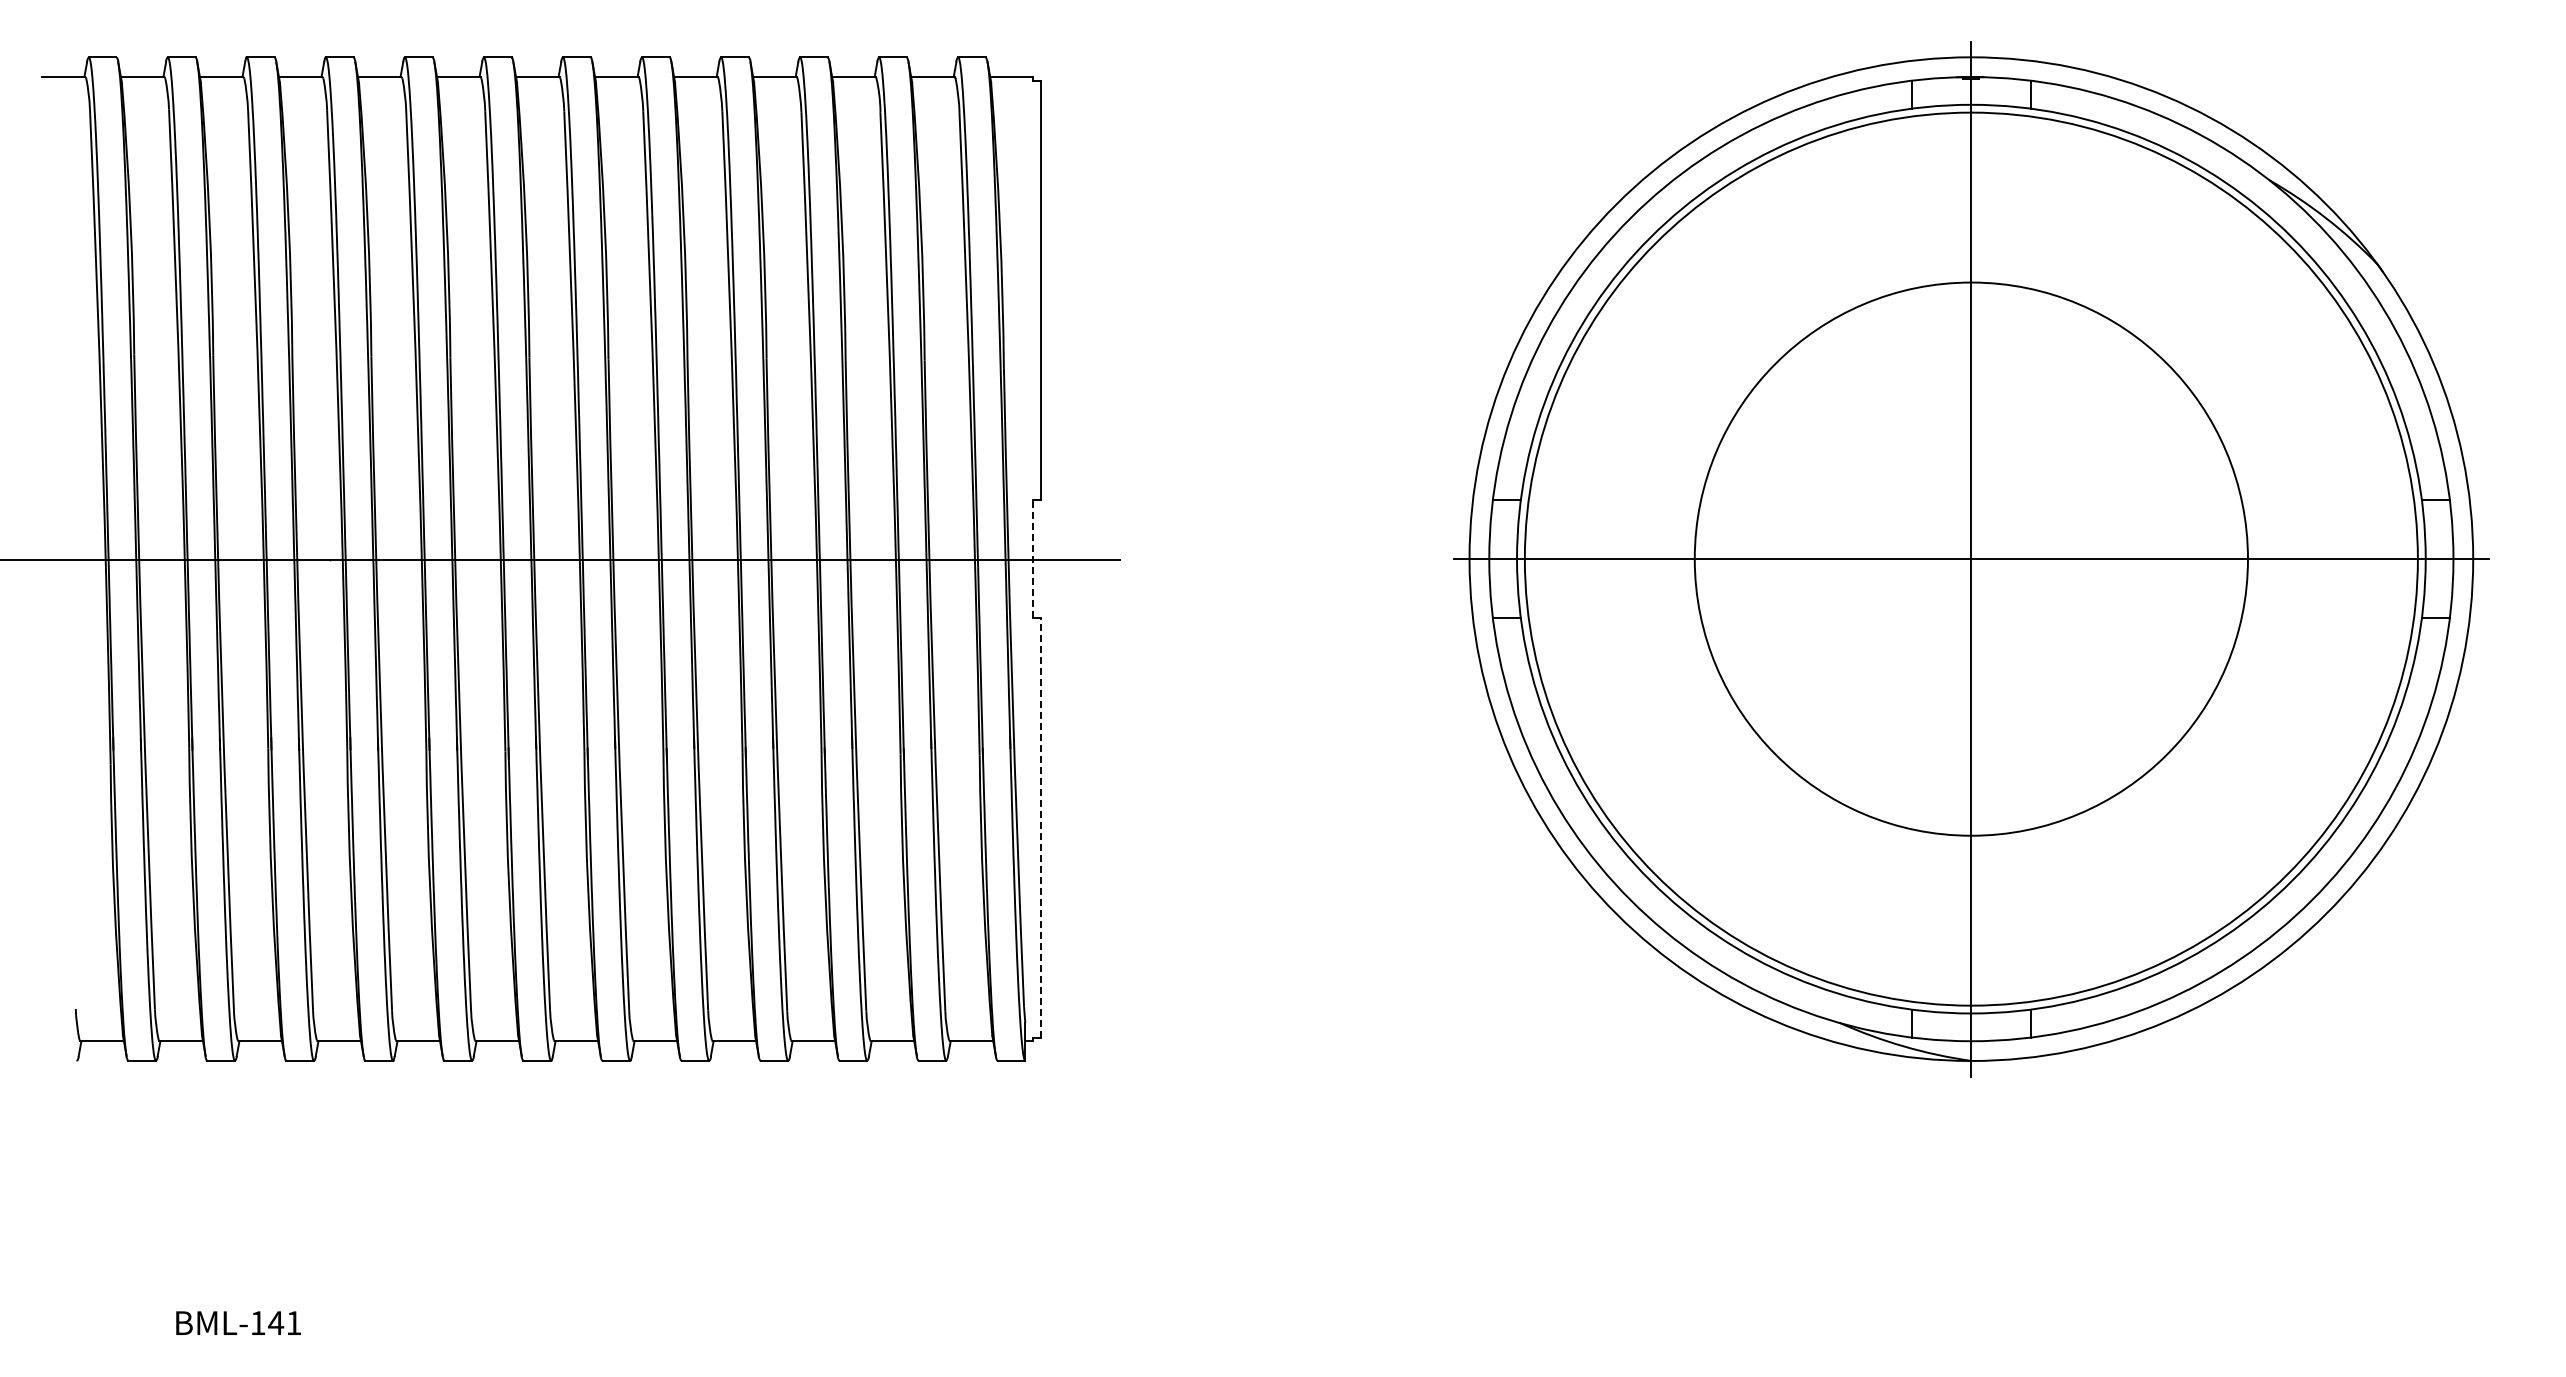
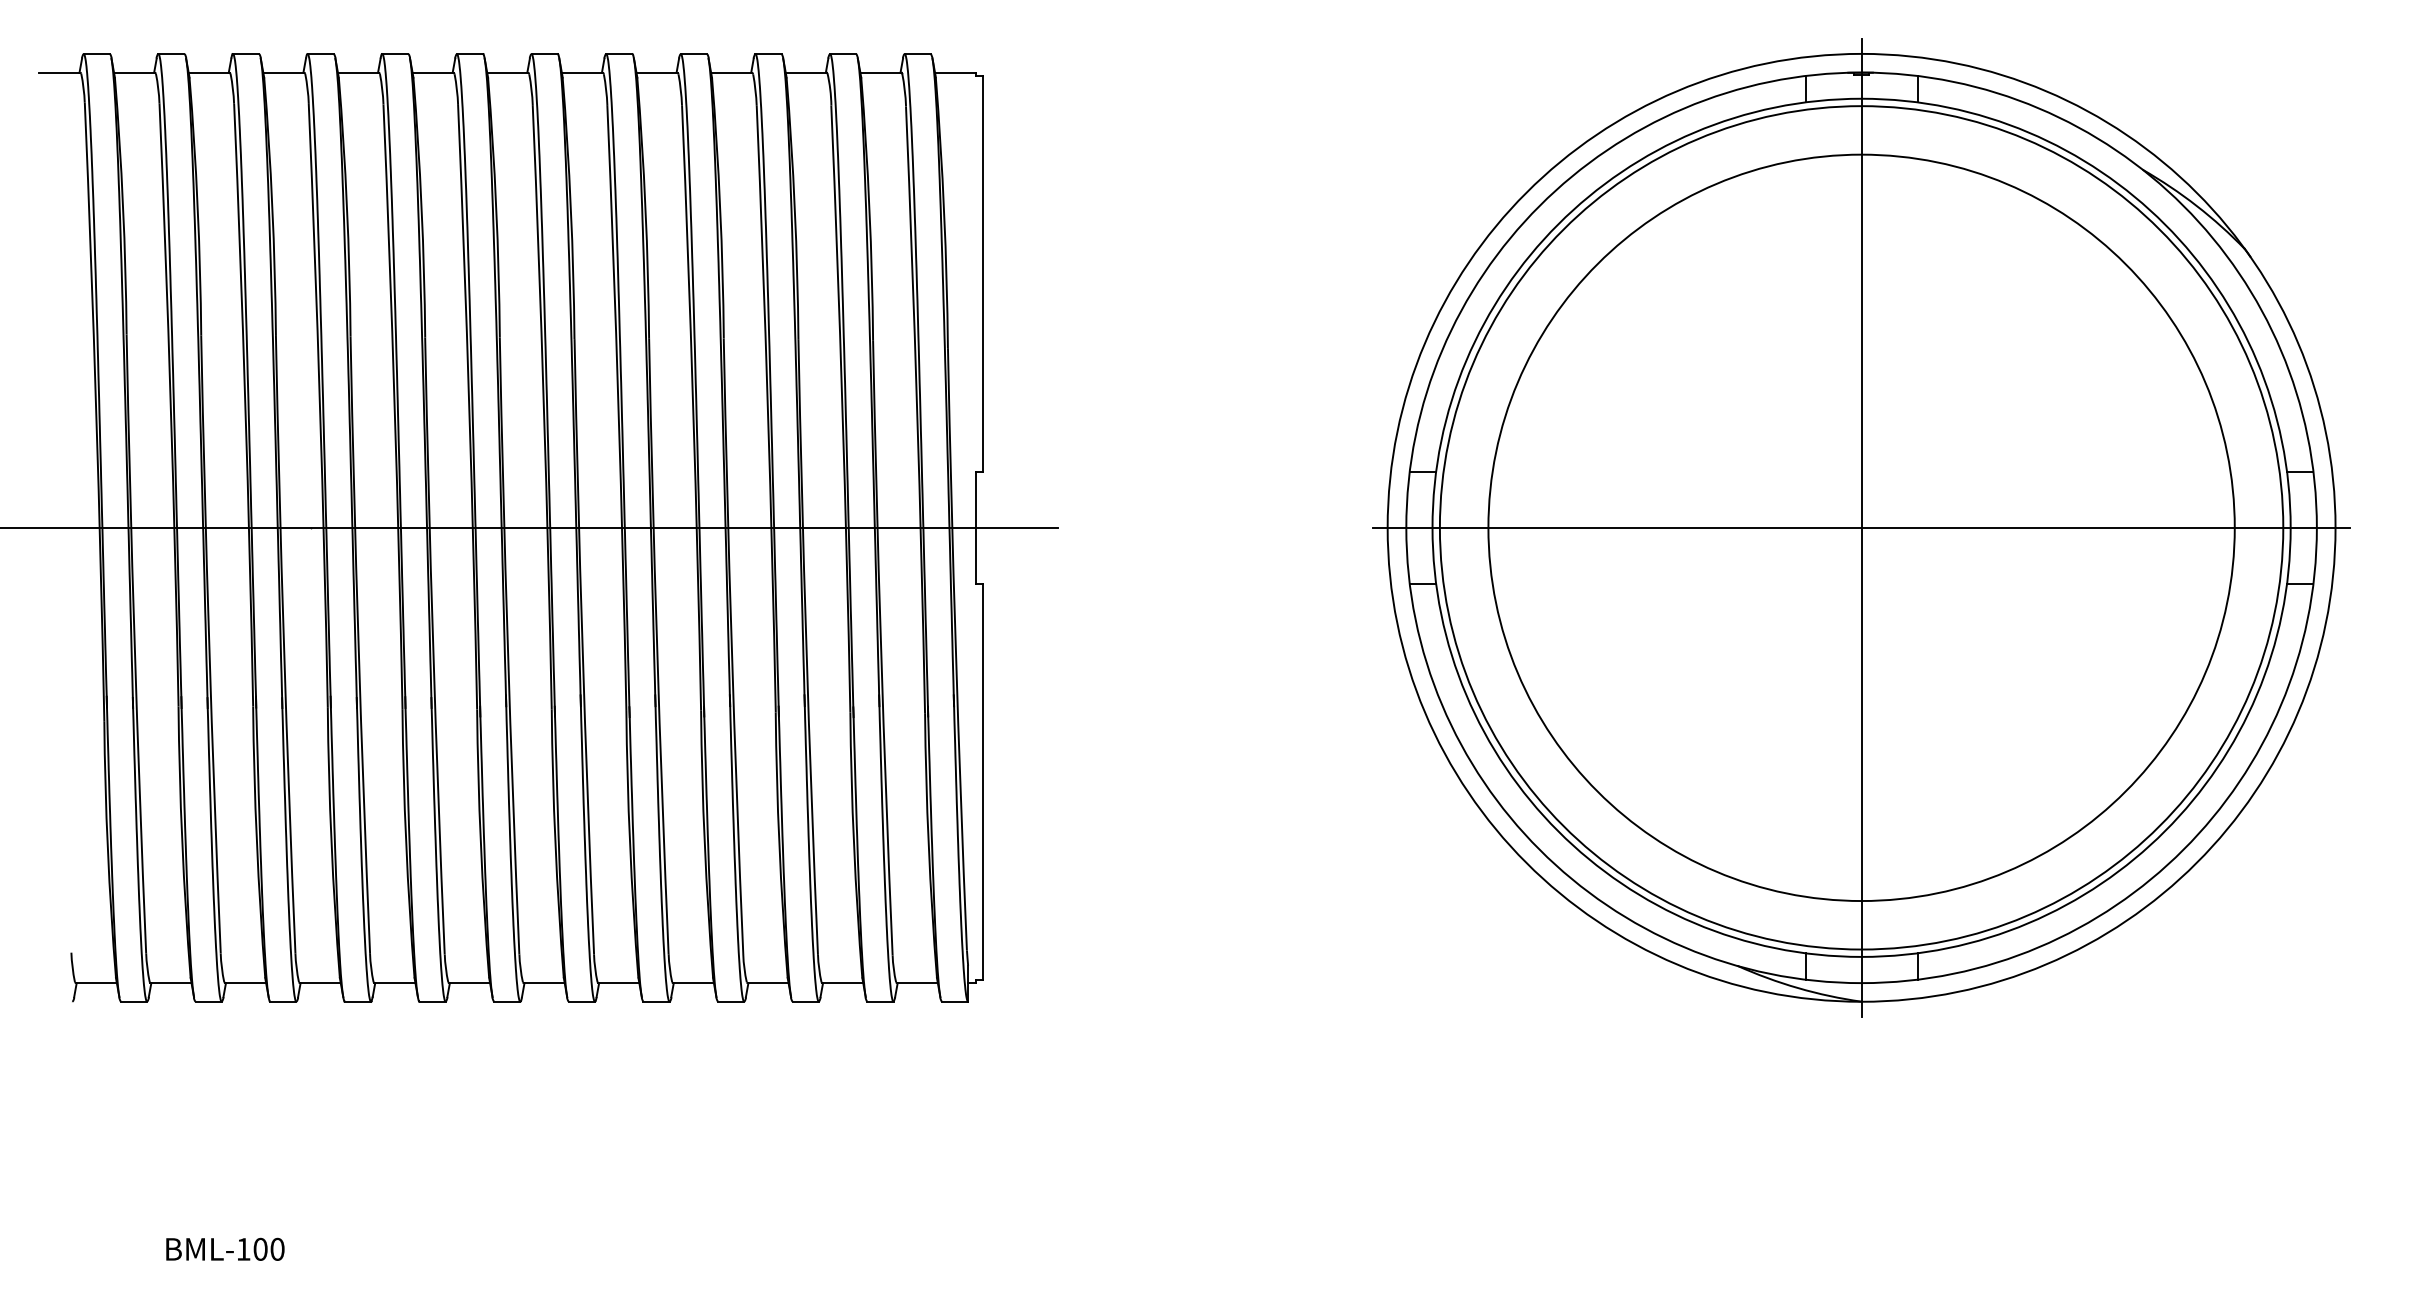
line: (1033, 558) -> (975, 527), dashed -> solid
circle: (1971, 559) -> (1861, 528), size x1.43
line: (1041, 828) -> (983, 782), dashed -> solid
text: (284, 1323) -> (268, 1249), BML-141 -> BML-100

